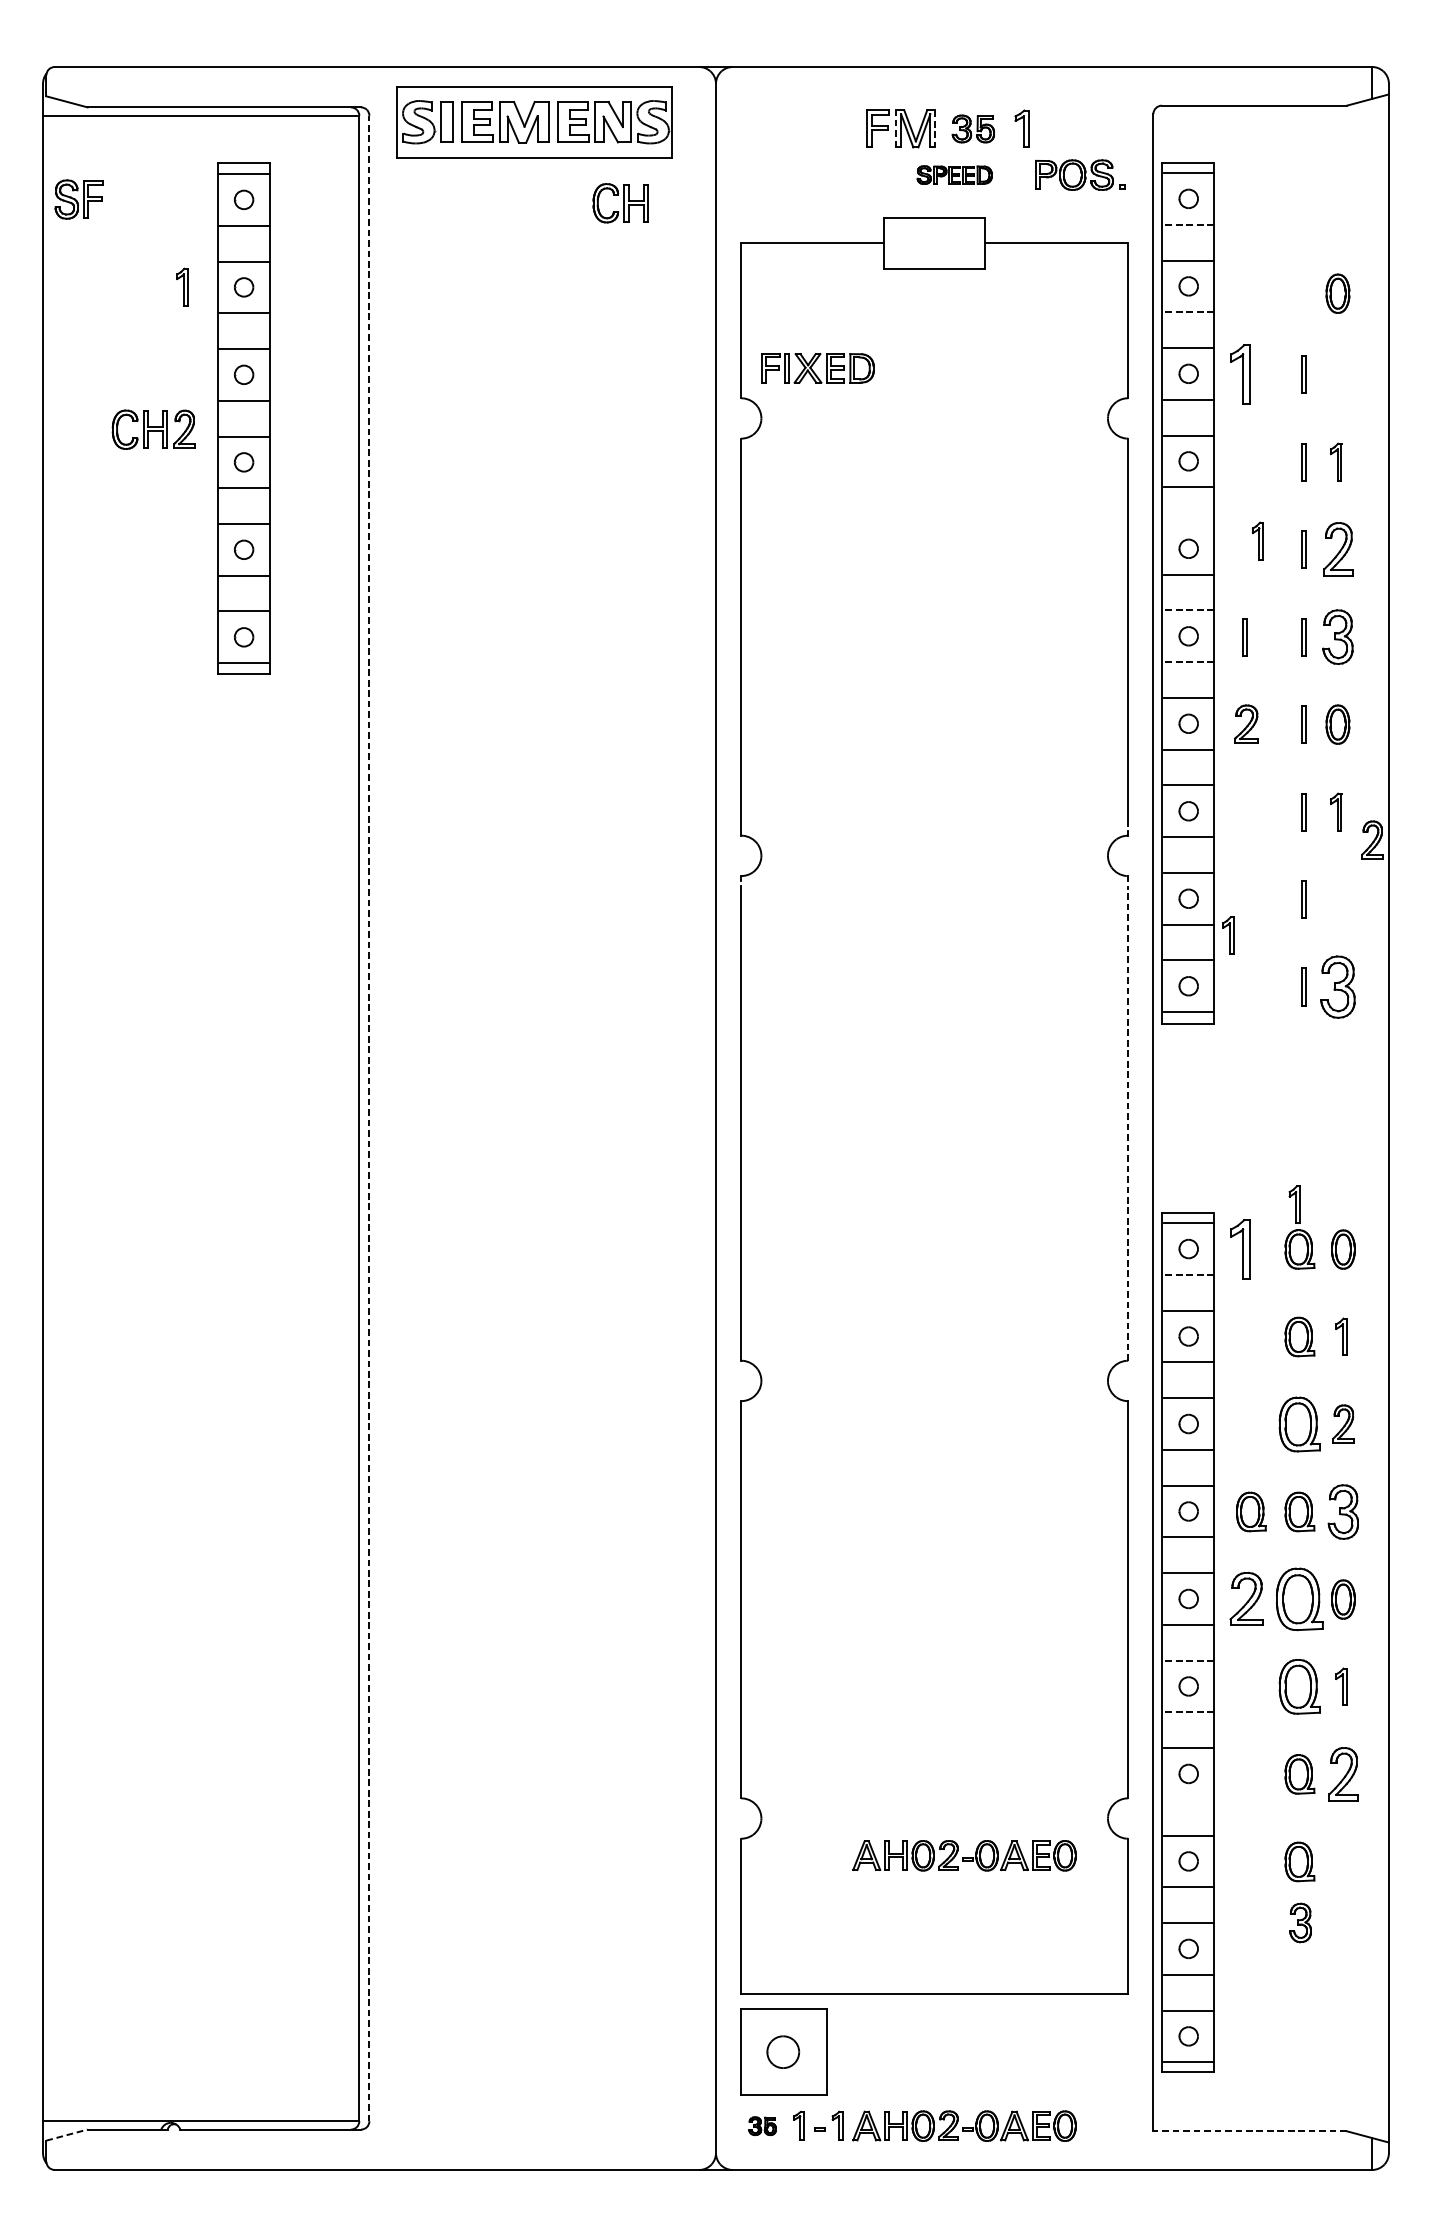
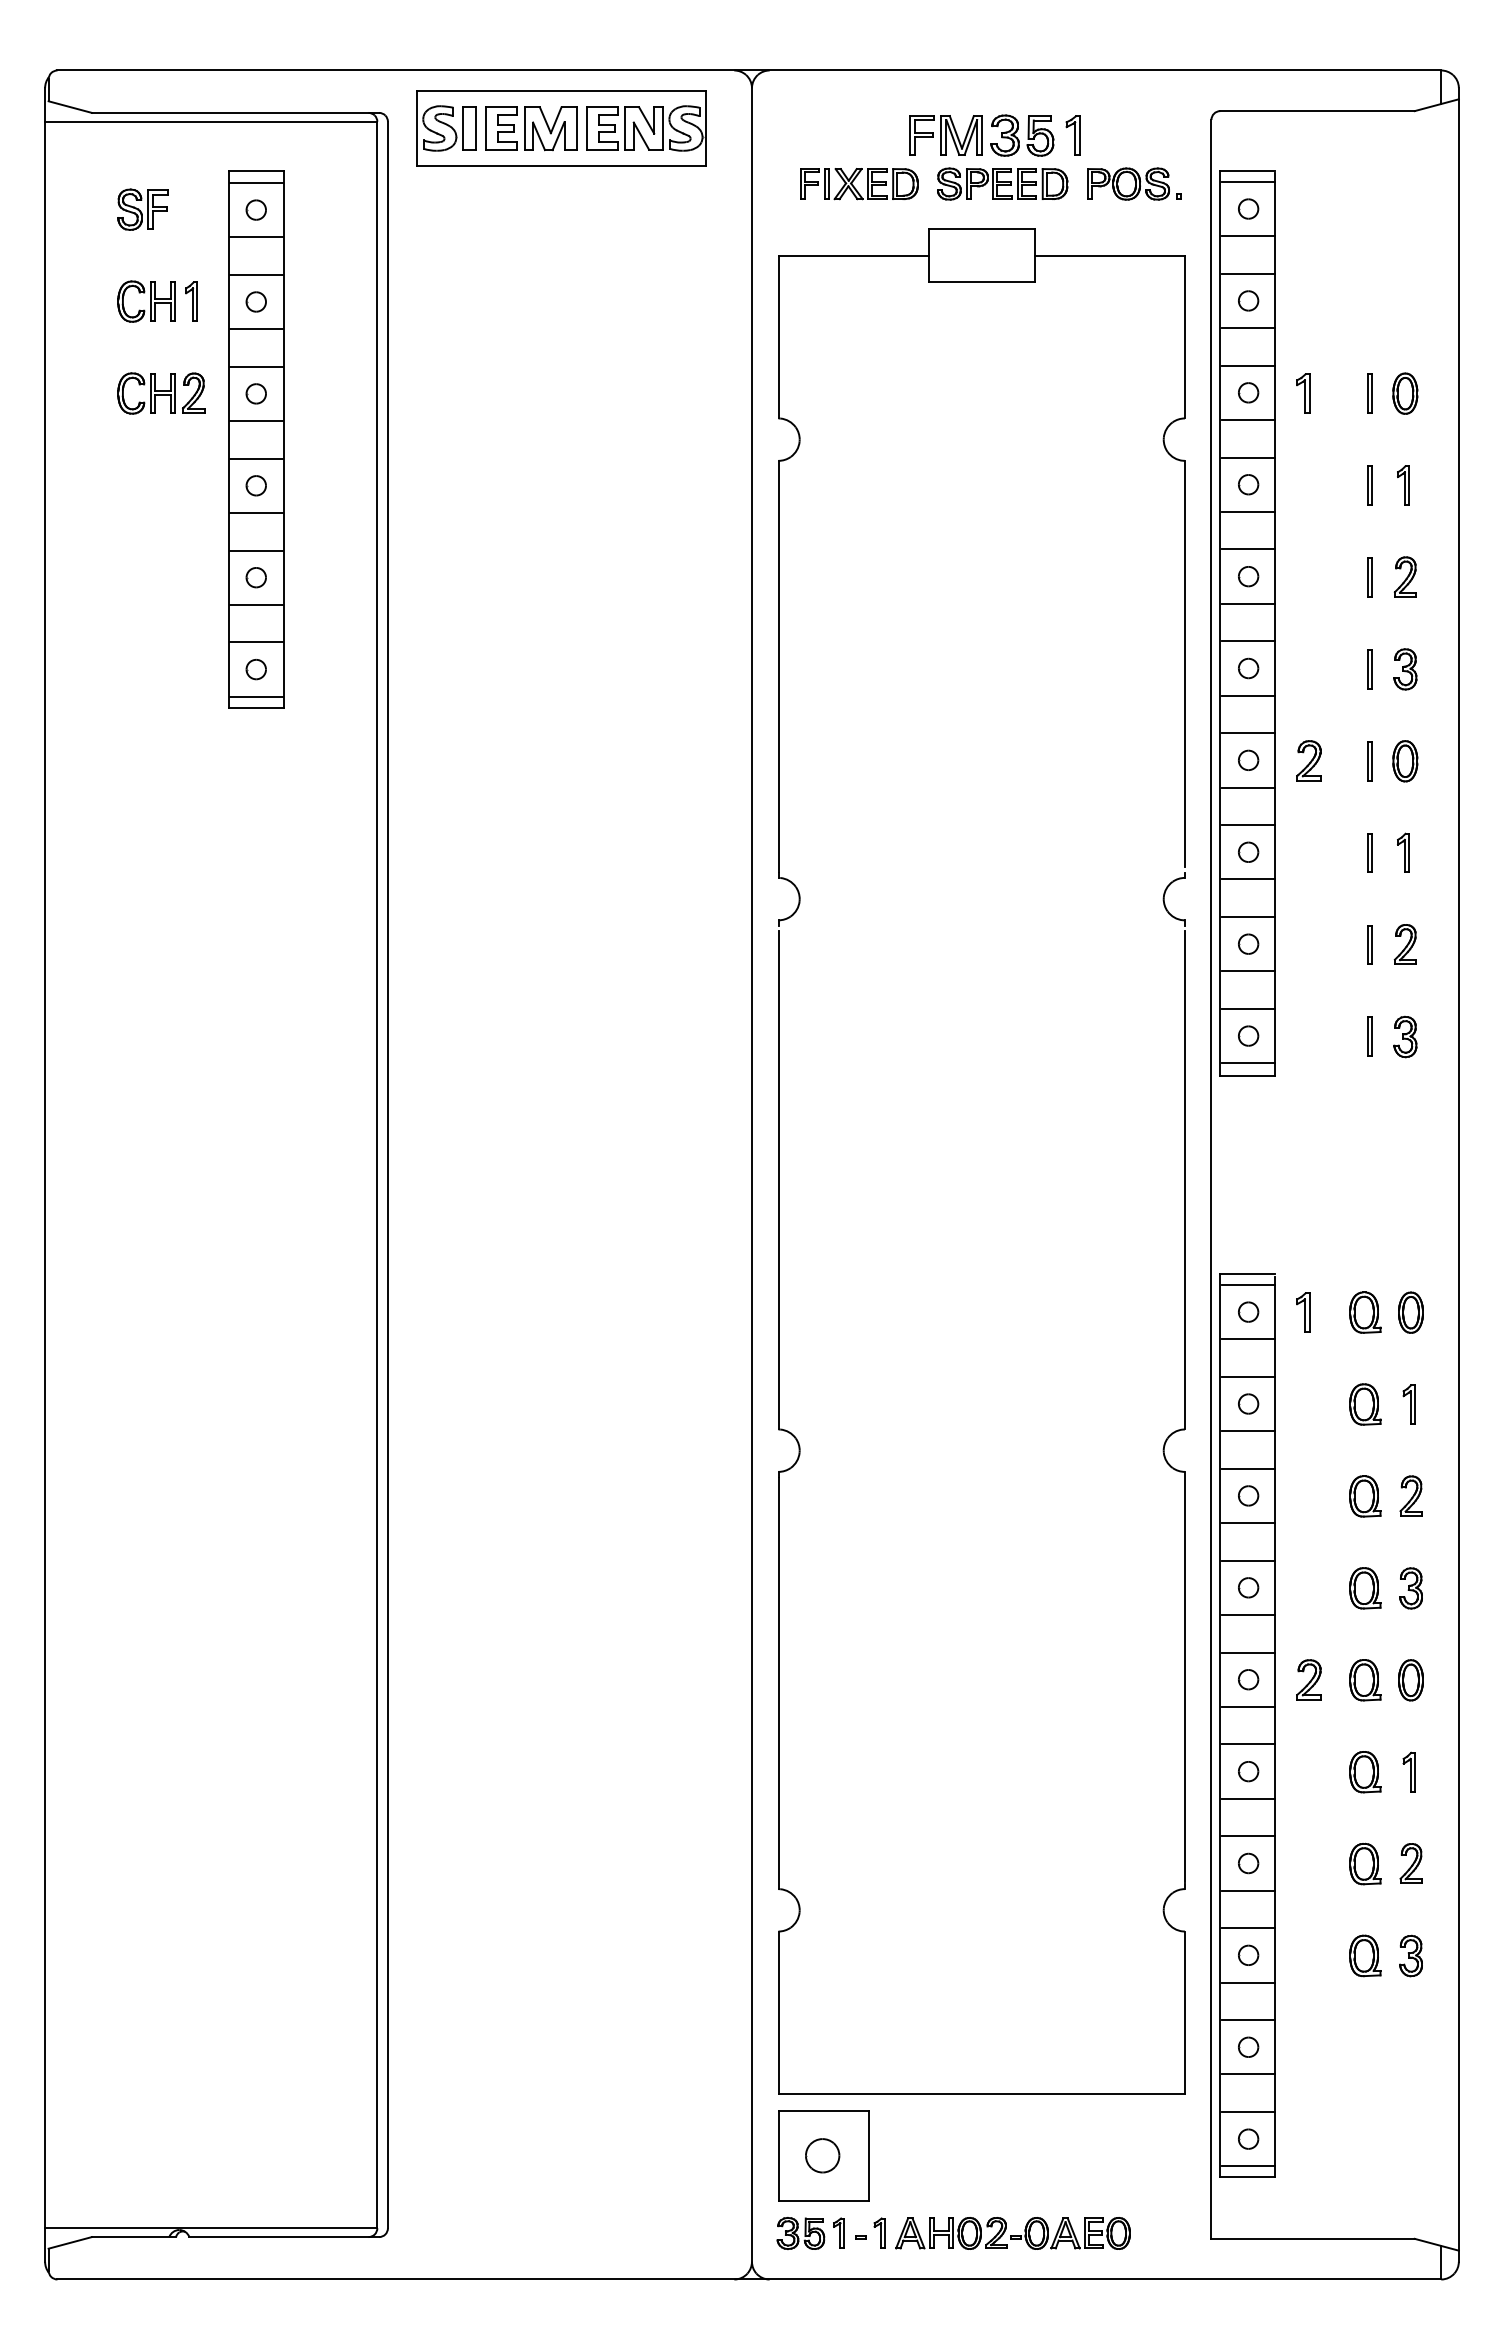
line: (896, 128) -> (941, 135), dashed -> solid
part: (973, 128) -> (1022, 135), size x1.43
line: (935, 129) -> (982, 136), dashed -> solid
part: (954, 174) -> (1002, 183), size x1.67
part: (78, 199) -> (142, 209), moved
part: (620, 203) -> (146, 301), moved
line: (1188, 225) -> (1248, 236), dashed -> solid
part: (1338, 293) -> (1405, 393), moved
line: (1188, 312) -> (1248, 328), dashed -> solid
part: (818, 368) -> (859, 184), moved
part: (1241, 374) -> (1303, 393), size x0.62
part: (153, 429) -> (161, 393), moved
line: (1188, 523) -> (1248, 549), added
part: (1258, 541) -> (1321, 568), removed
part: (1337, 548) -> (1404, 576), size x0.71
line: (1188, 610) -> (1248, 641), dashed -> solid
part: (1244, 637) -> (1307, 669), removed
part: (1338, 637) -> (1405, 669), size x0.71
line: (1188, 662) -> (1248, 695), dashed -> solid
part: (1371, 840) -> (1404, 944), moved
part: (1228, 935) -> (1290, 982), removed
part: (1338, 986) -> (1405, 1036), size x0.62
line: (368, 1118) -> (387, 1174), dashed -> solid
line: (1127, 1122) -> (1184, 1179), dashed -> solid
part: (1294, 1204) -> (1359, 1265), removed
part: (1241, 1249) -> (1303, 1312), size x0.62
line: (1188, 1275) -> (1248, 1339), dashed -> solid
part: (1300, 1424) -> (1365, 1496), size x0.71
part: (1251, 1512) -> (1314, 1588), removed
part: (1342, 1512) -> (1410, 1588), size x0.71
part: (1245, 1598) -> (1308, 1679), size x0.71
part: (1300, 1599) -> (1365, 1680), size x0.62
line: (1188, 1660) -> (1248, 1744), dashed -> solid
part: (1300, 1687) -> (1365, 1772), size x0.71
line: (1188, 1712) -> (1248, 1798), dashed -> solid
part: (1342, 1773) -> (1410, 1863), size x0.71
line: (1188, 1799) -> (1248, 1890), added
part: (963, 1855) -> (1012, 1949), removed
part: (1300, 1922) -> (1410, 1955), moved
part: (762, 2126) -> (800, 2233), size x1.67
line: (1250, 2130) -> (1313, 2238), dashed -> solid
line: (67, 2134) -> (70, 2242), dashed -> solid

